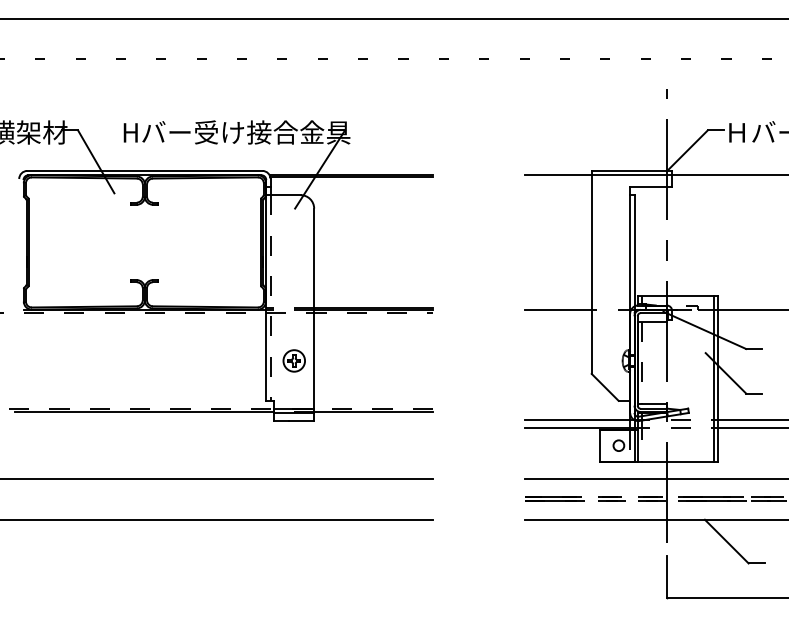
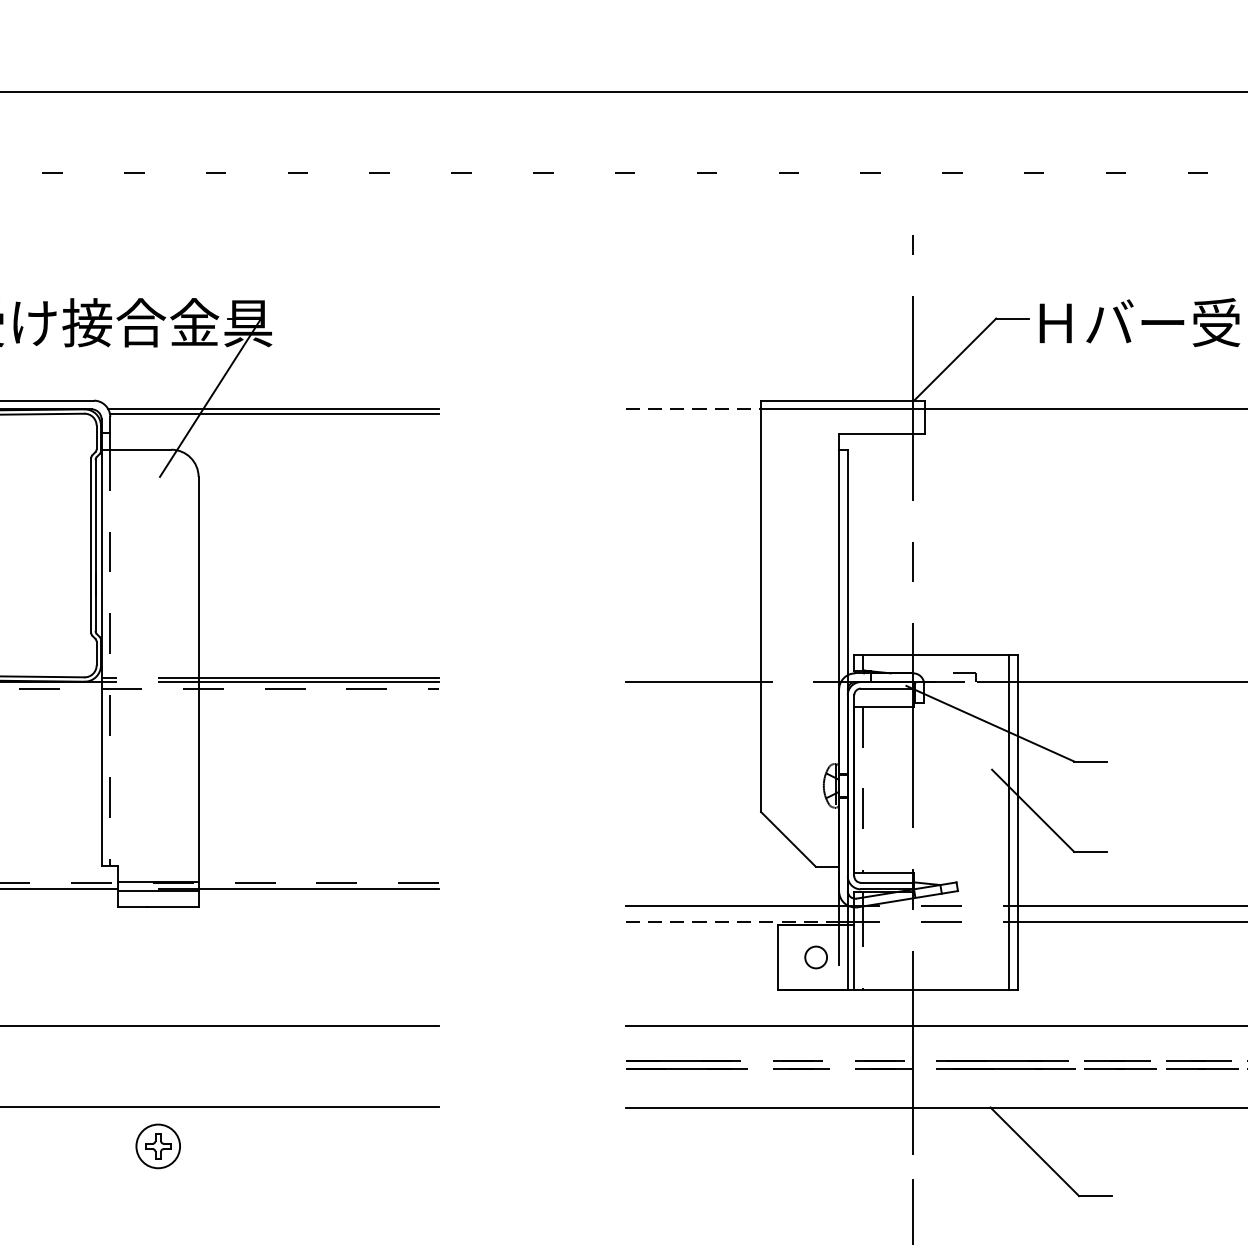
line: (558, 175) -> (693, 409), solid -> dashed
part: (293, 360) -> (156, 1145), moved
line: (577, 428) -> (732, 922), solid -> dashed

